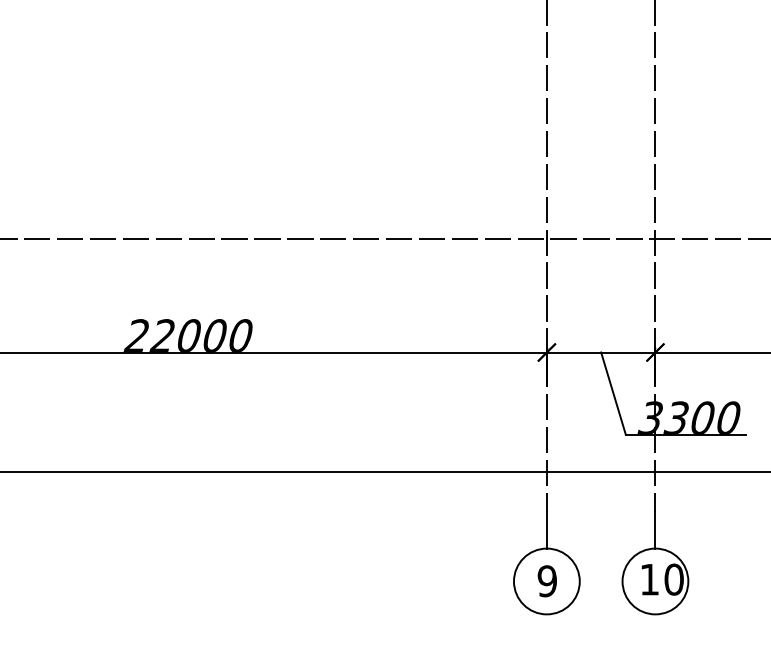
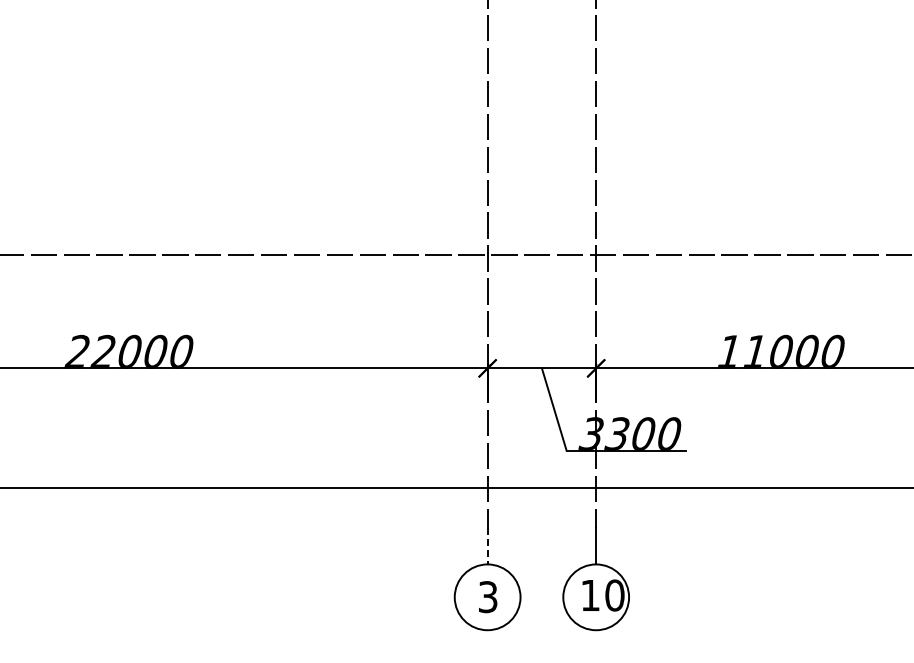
line: (546, 530) -> (487, 546), solid -> dashed
text: (546, 581) -> (487, 597), 9 -> 3

